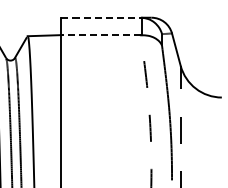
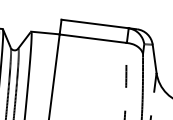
line: (101, 17) -> (95, 23), dashed -> solid
line: (101, 35) -> (93, 38), dashed -> solid

